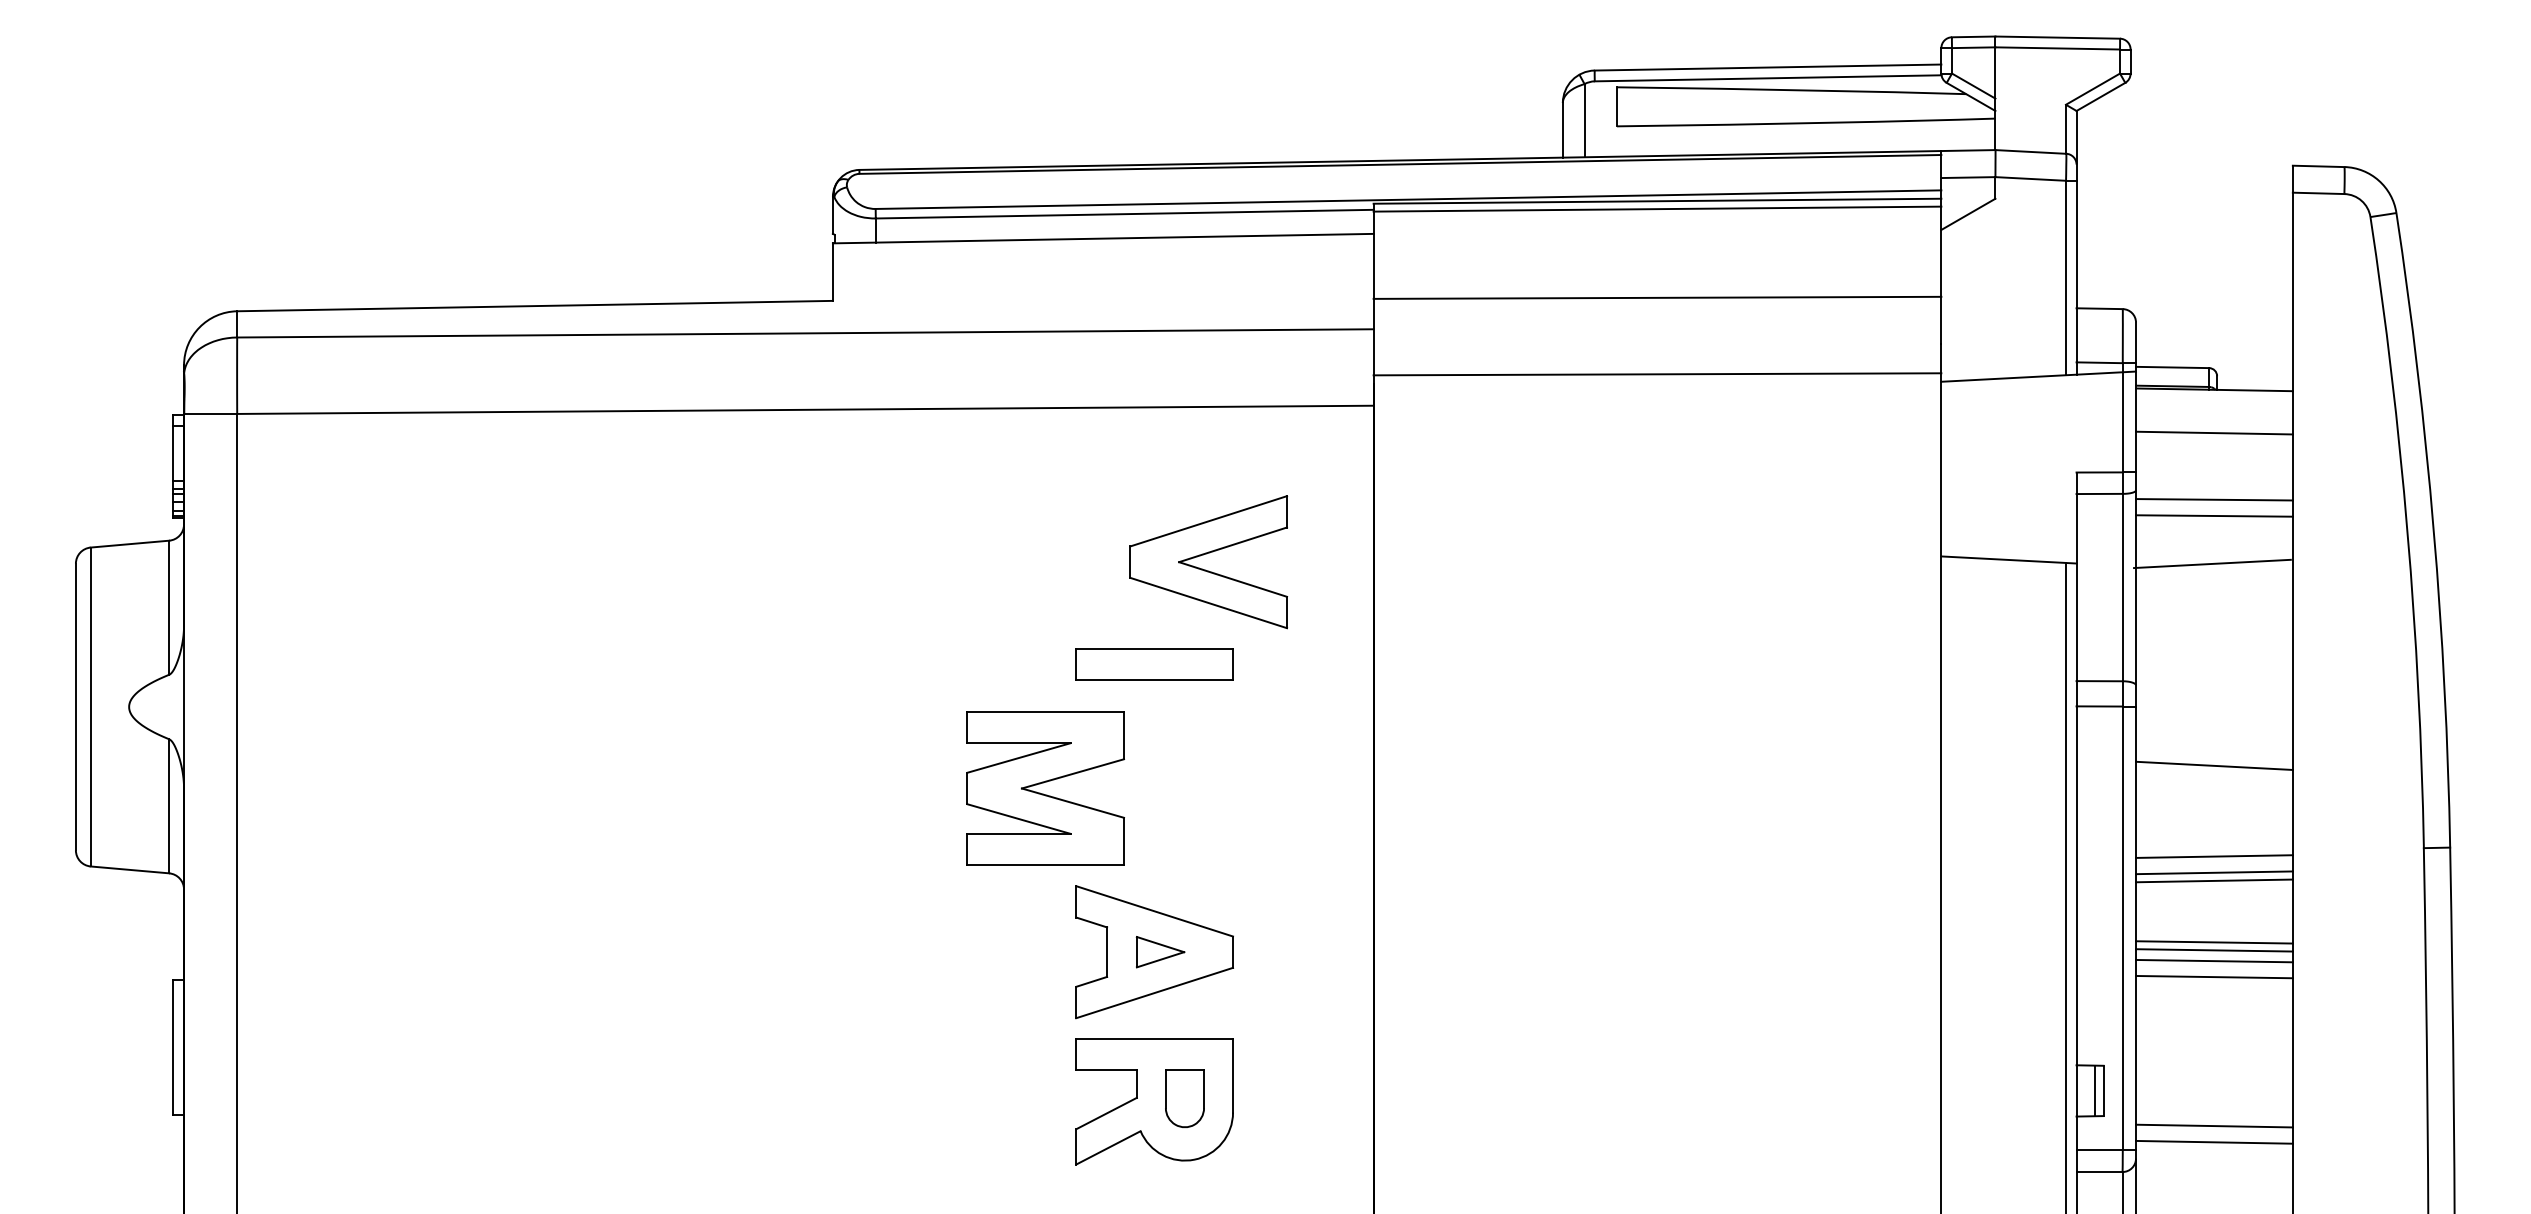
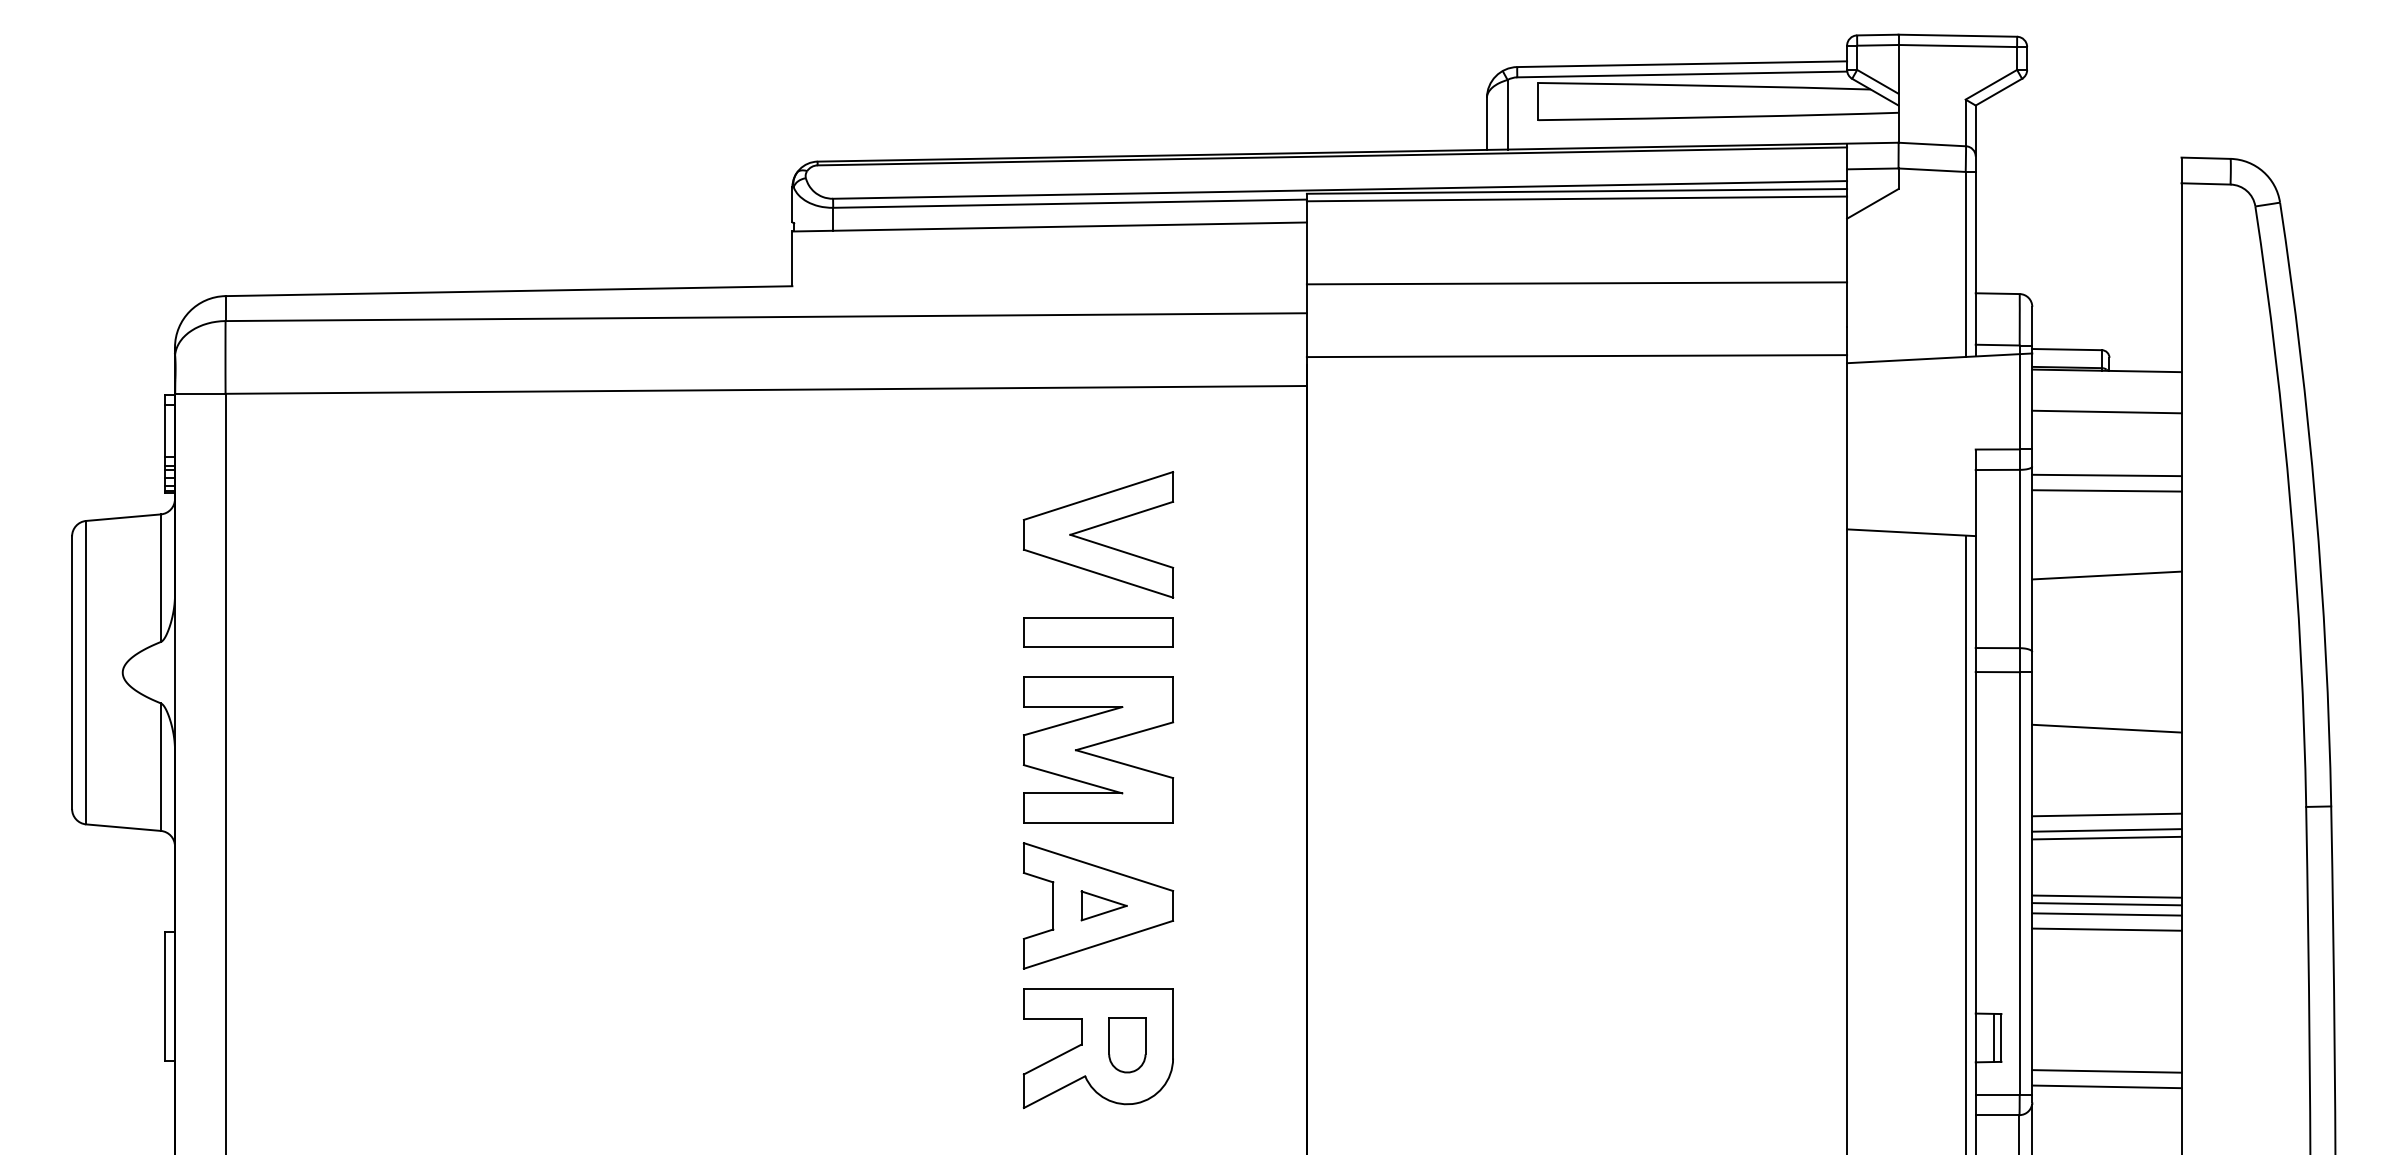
line: (2212, 563) -> (2106, 575), moved
part: (1205, 569) -> (1095, 541), moved
part: (1045, 788) -> (1098, 750), moved

